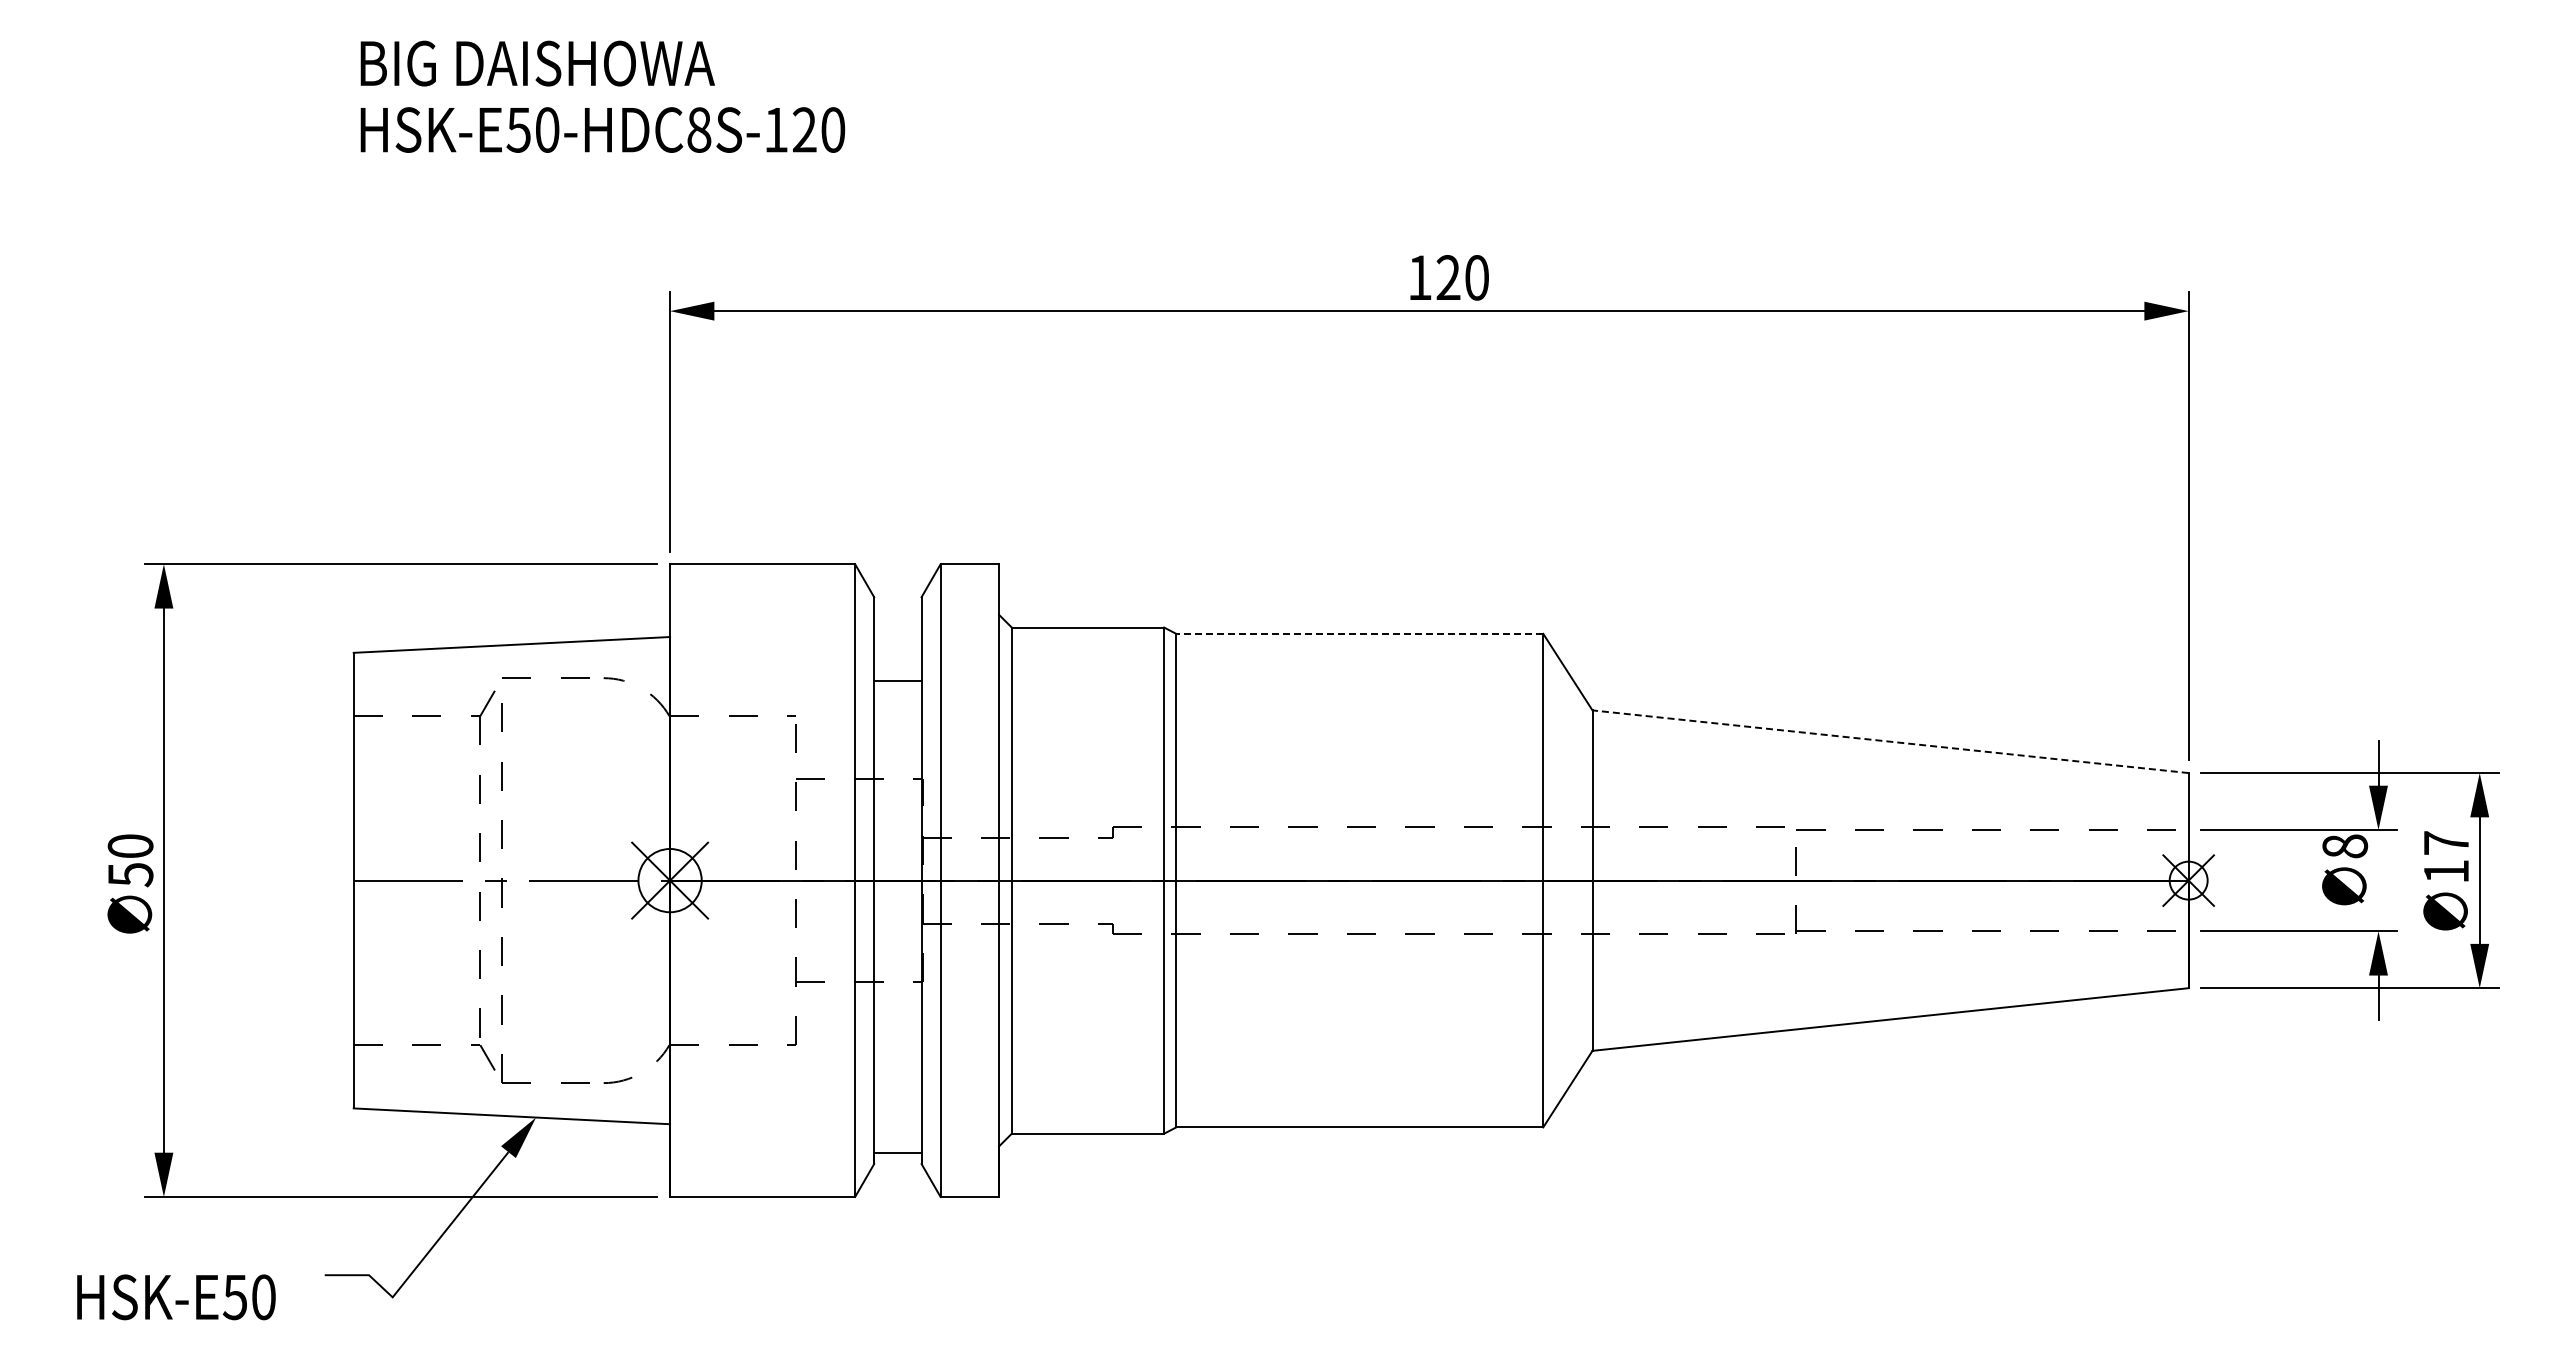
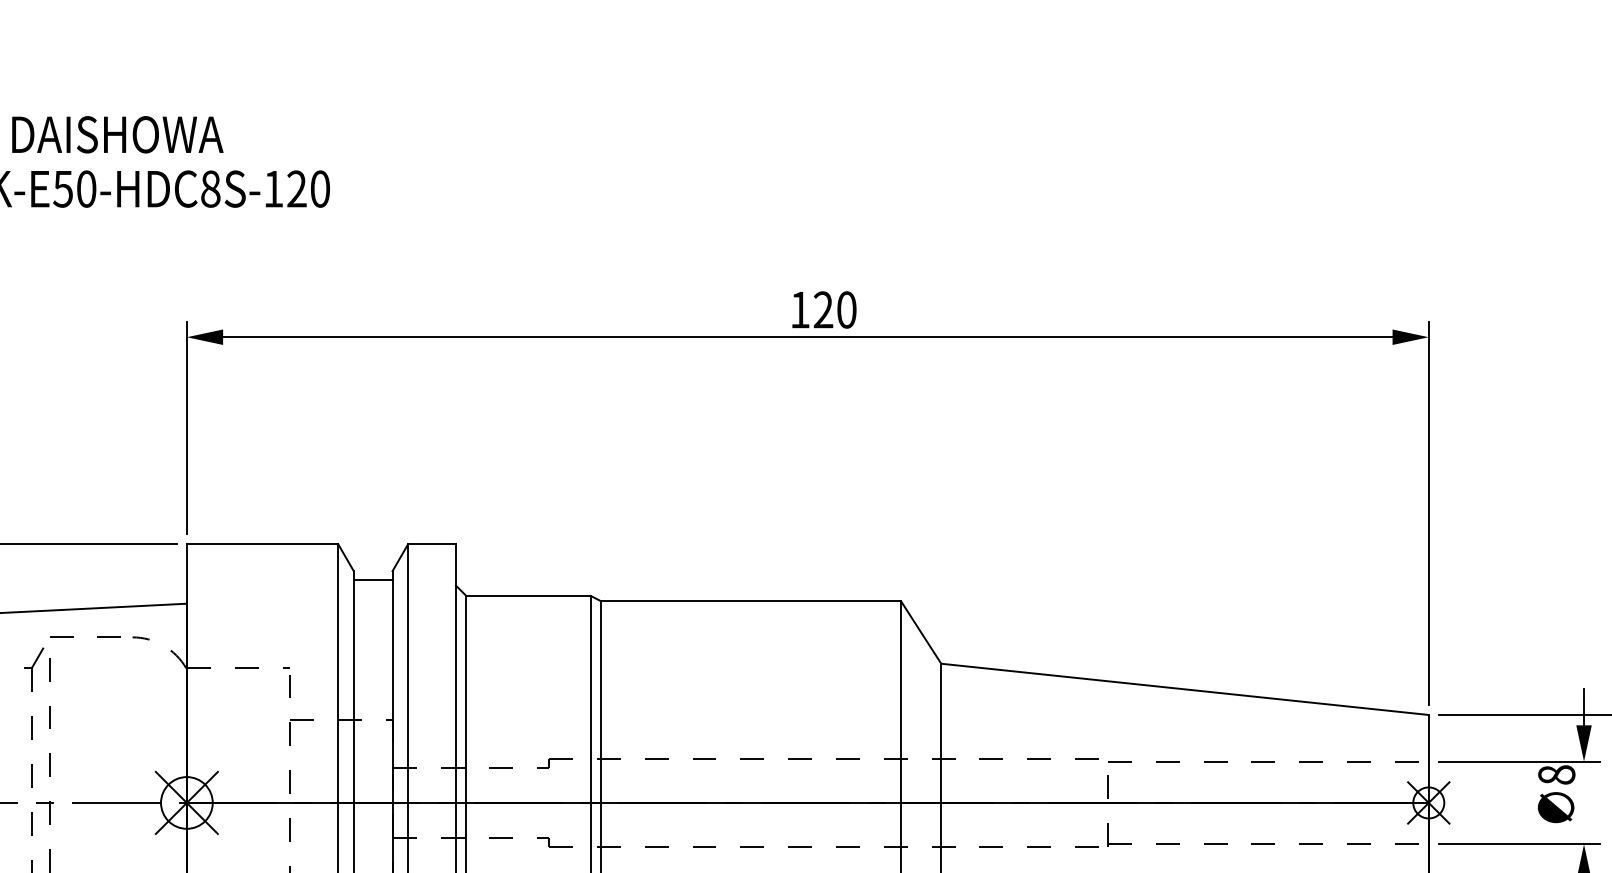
line: (1359, 633) -> (750, 600), dashed -> solid
line: (897, 680) -> (372, 580), moved
line: (1890, 741) -> (1184, 689), dashed -> solid

